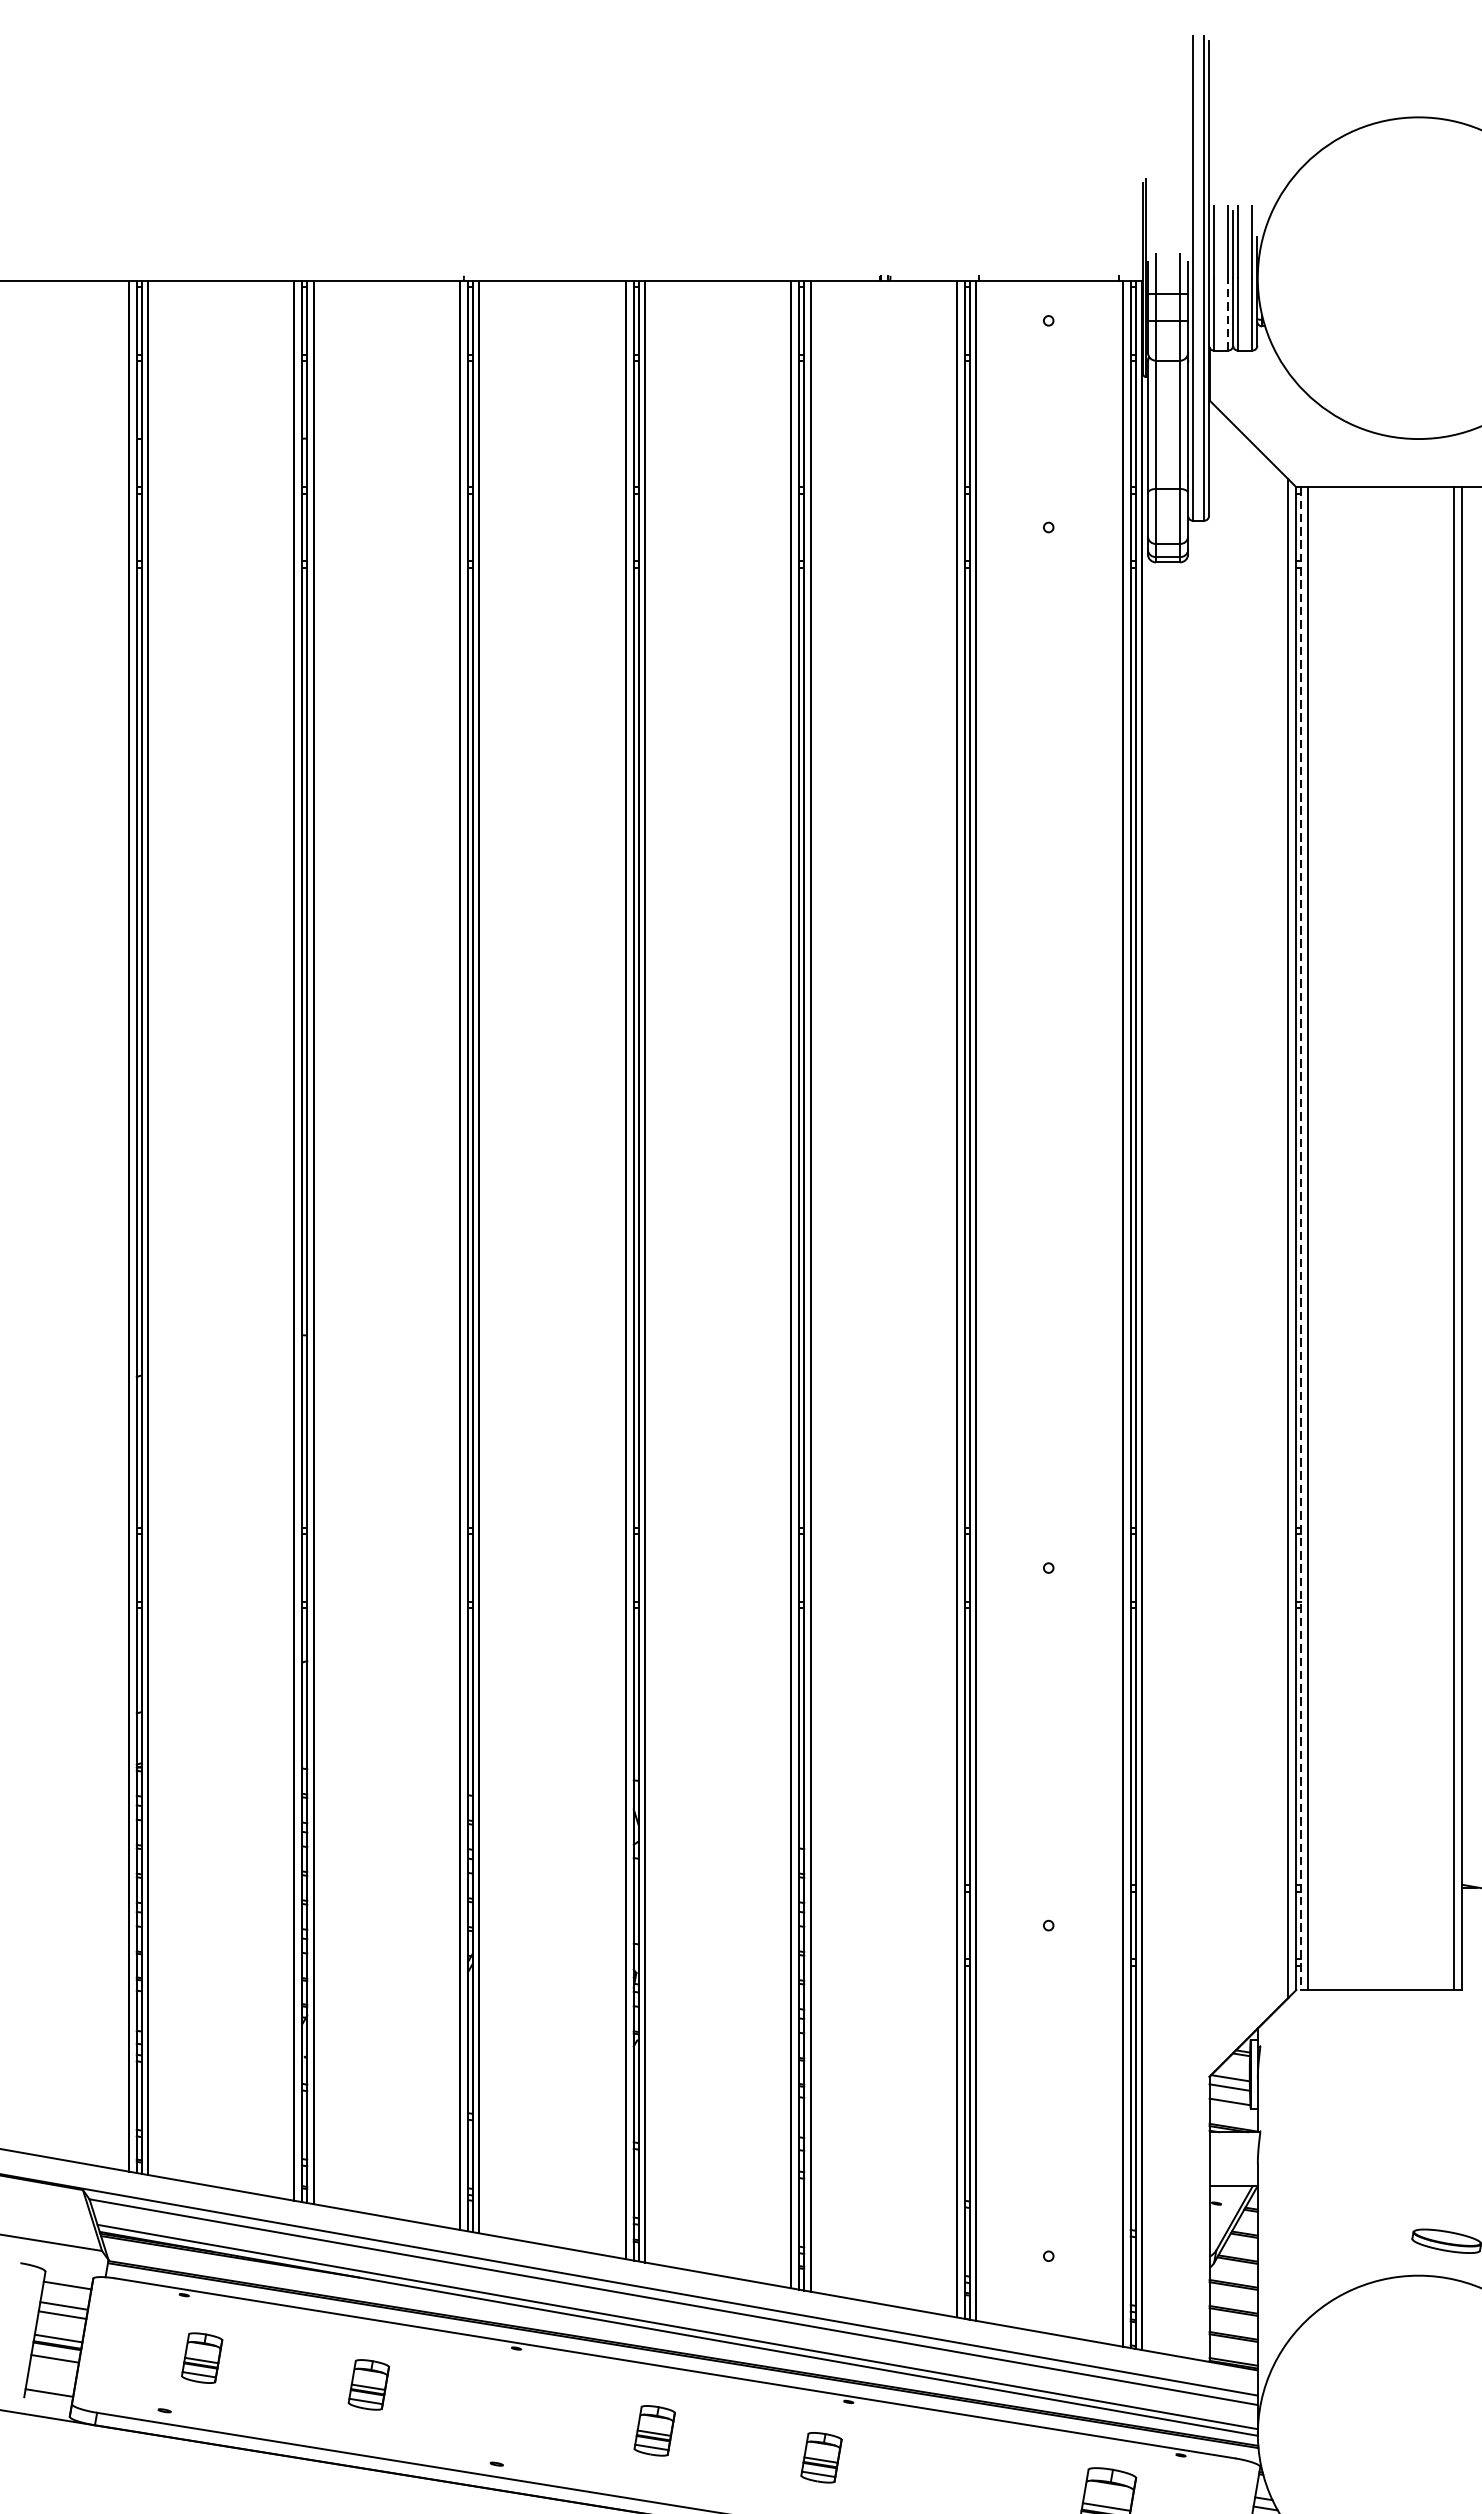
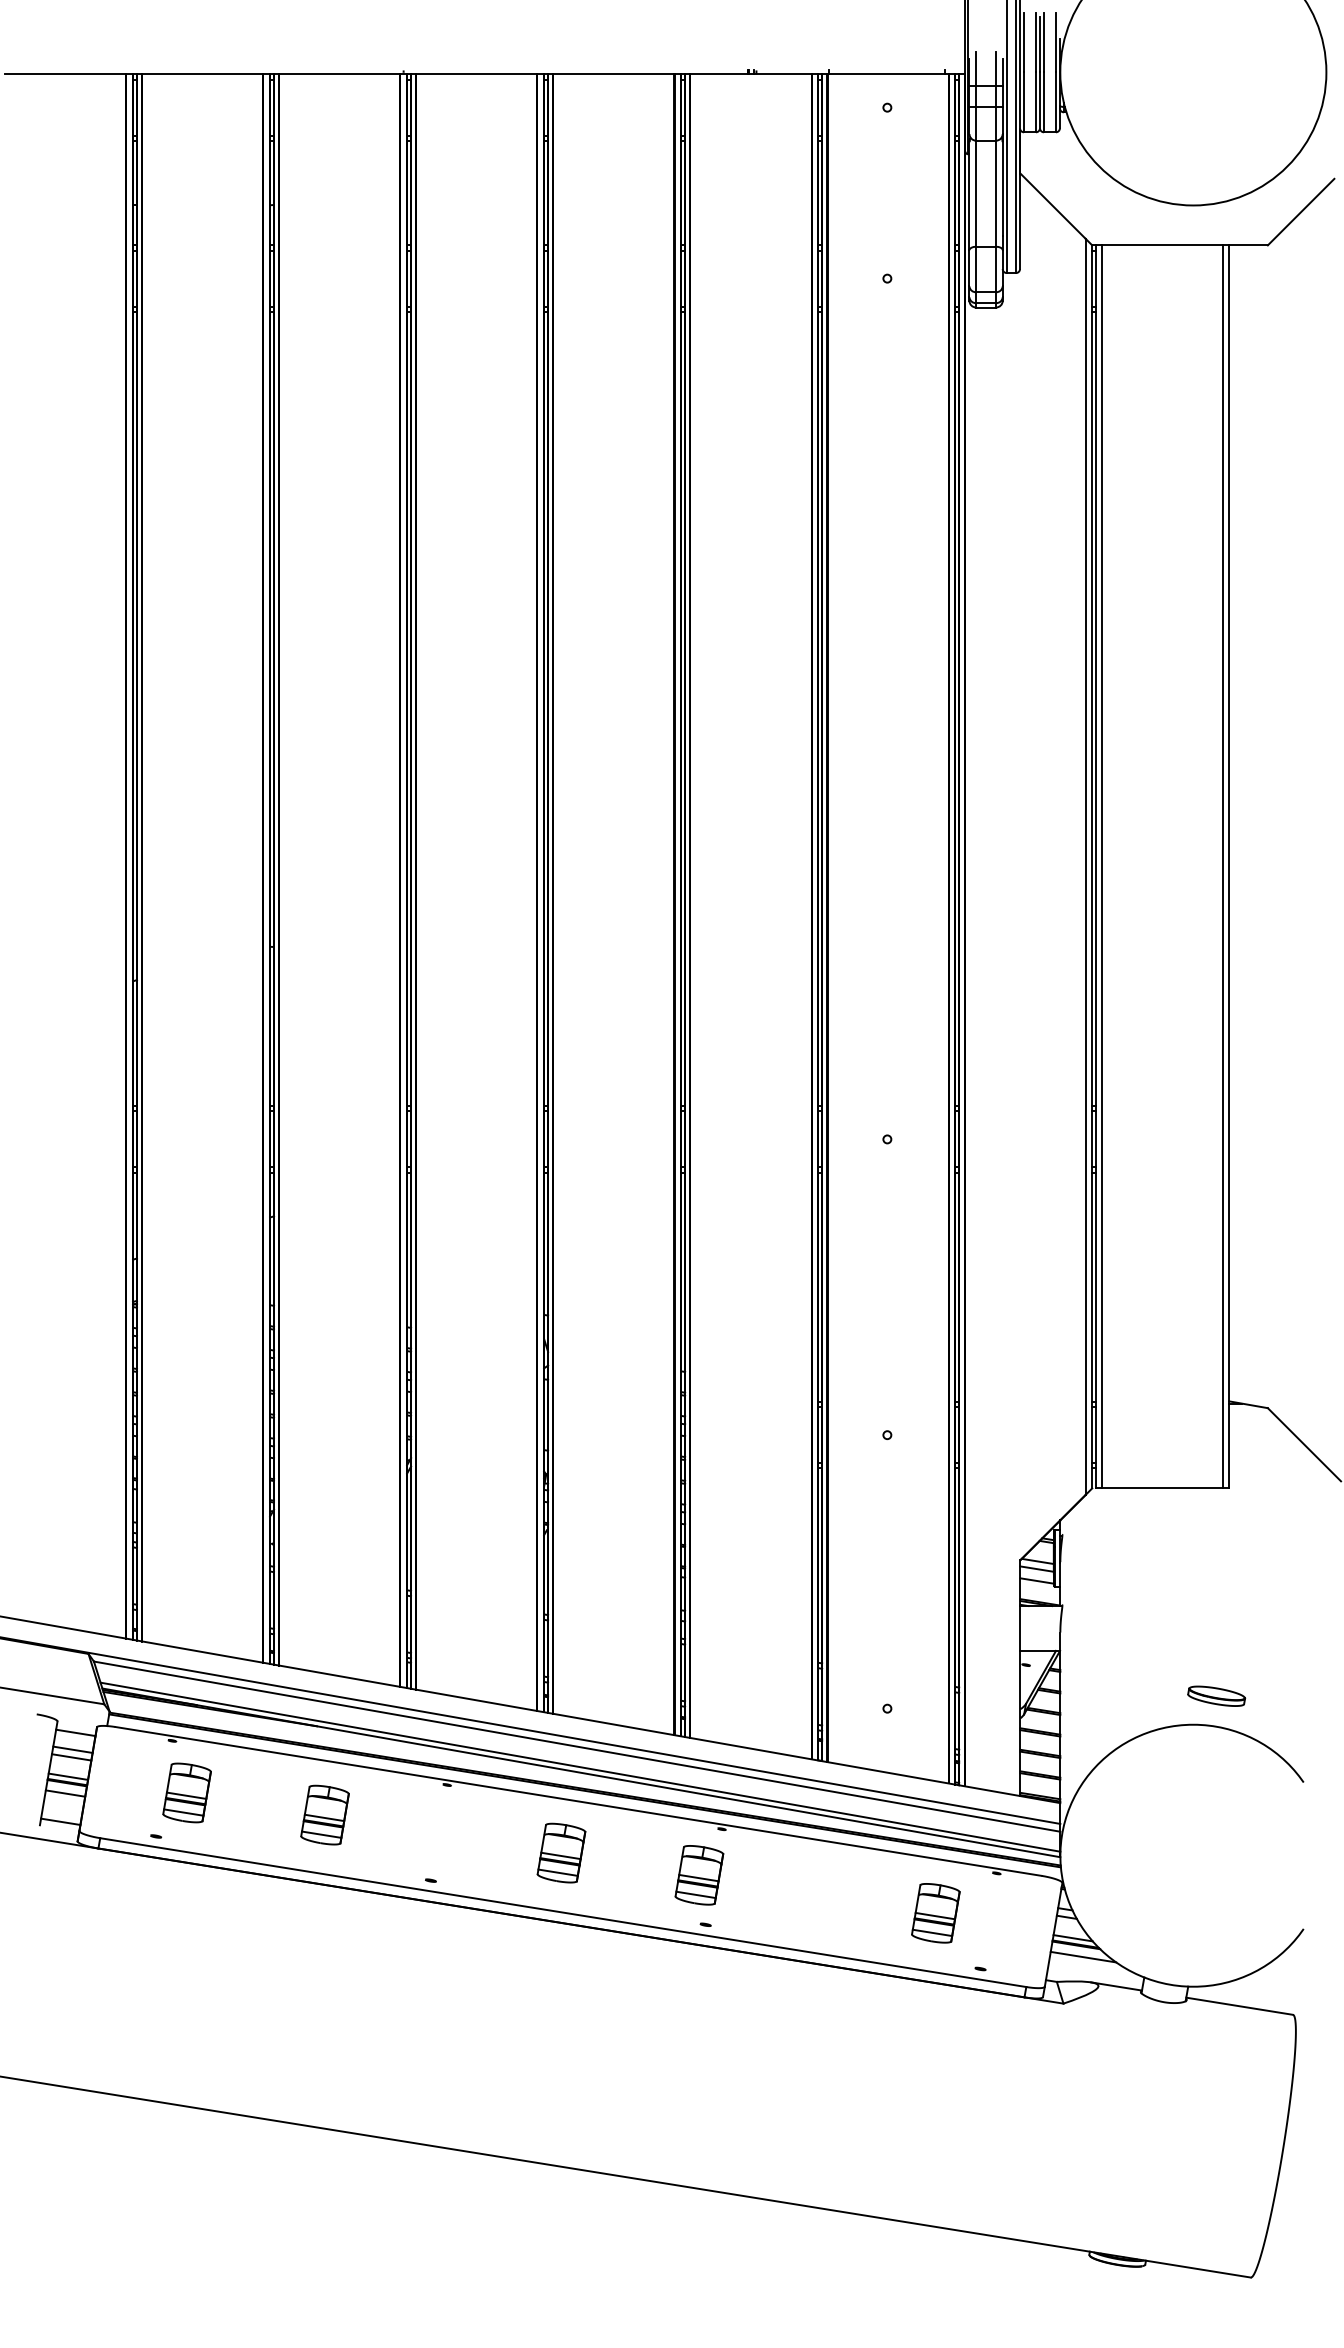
line: (1227, 314) -> (1035, 102), dashed -> solid
line: (1301, 1239) -> (1096, 867), dashed -> solid
part: (201, 2357) -> (186, 1792), size x1.43
part: (368, 2384) -> (324, 1814), size x1.43
part: (654, 2430) -> (561, 1852), size x1.43
part: (821, 2457) -> (699, 1875), size x1.43

